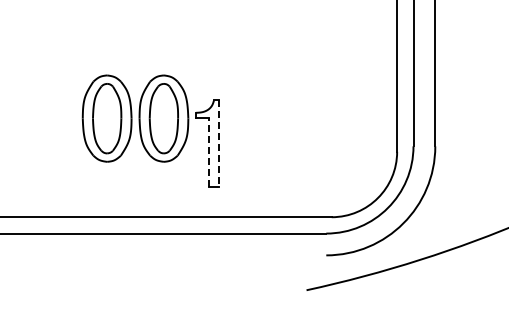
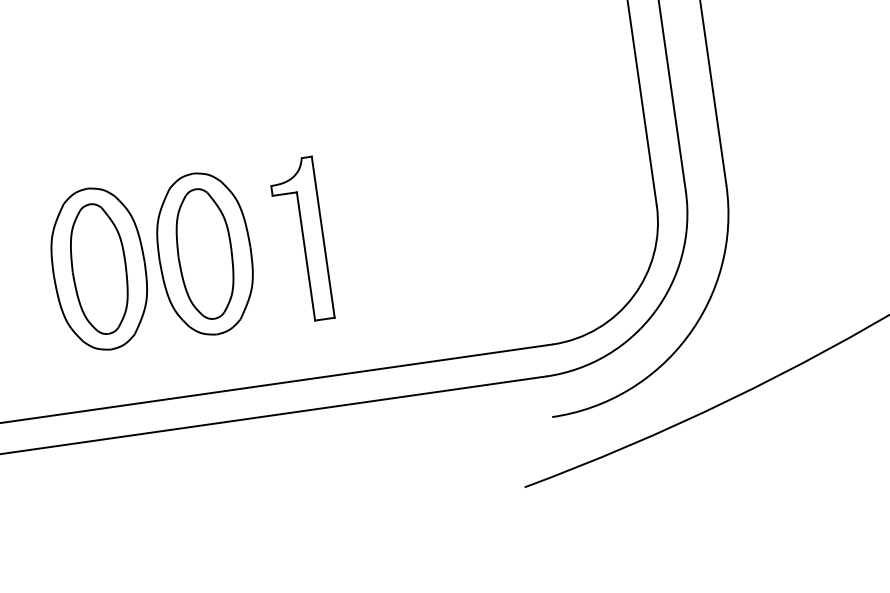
part: (135, 118) -> (152, 261), moved
line: (219, 144) -> (323, 238), dashed -> solid
line: (208, 151) -> (305, 254), dashed -> solid

